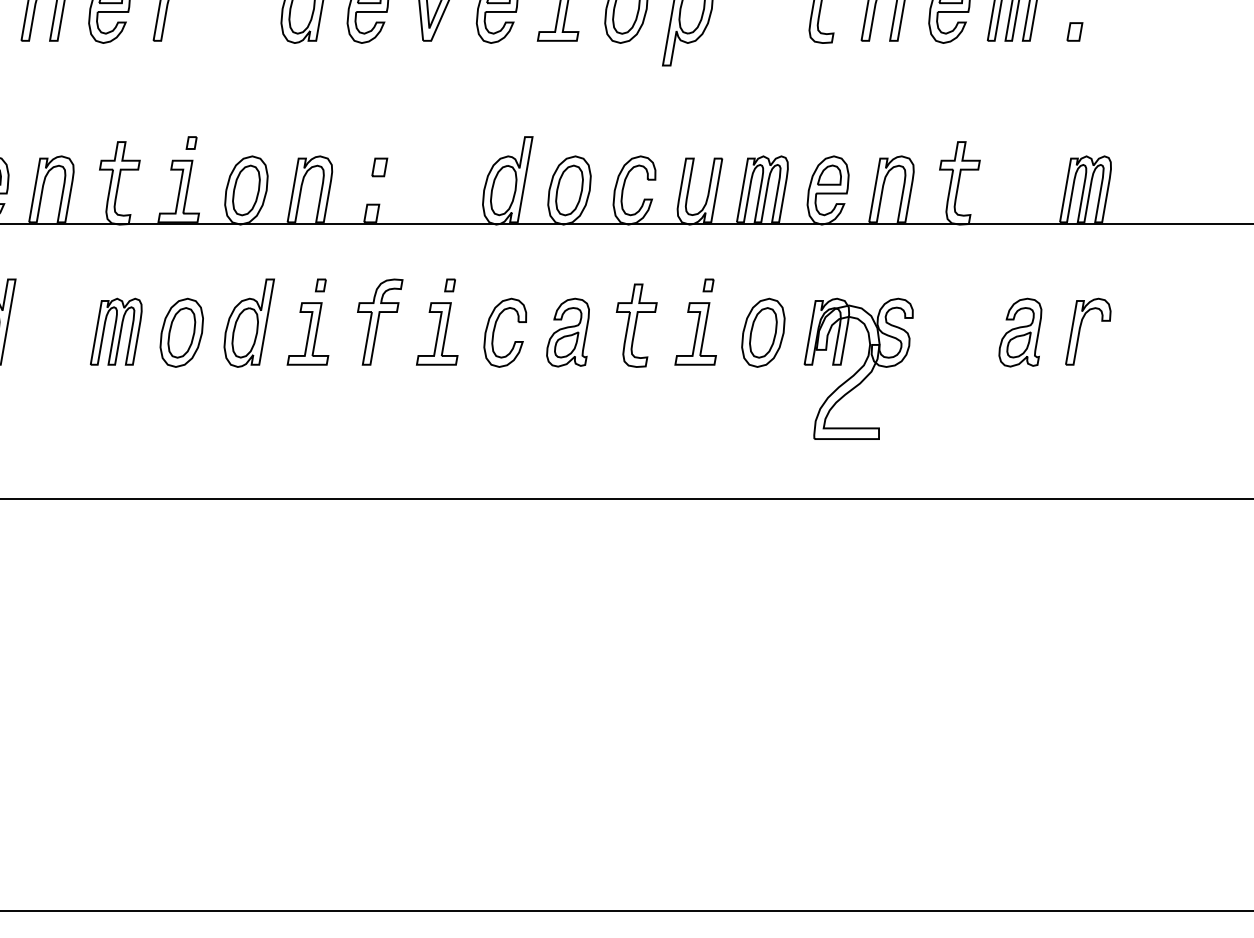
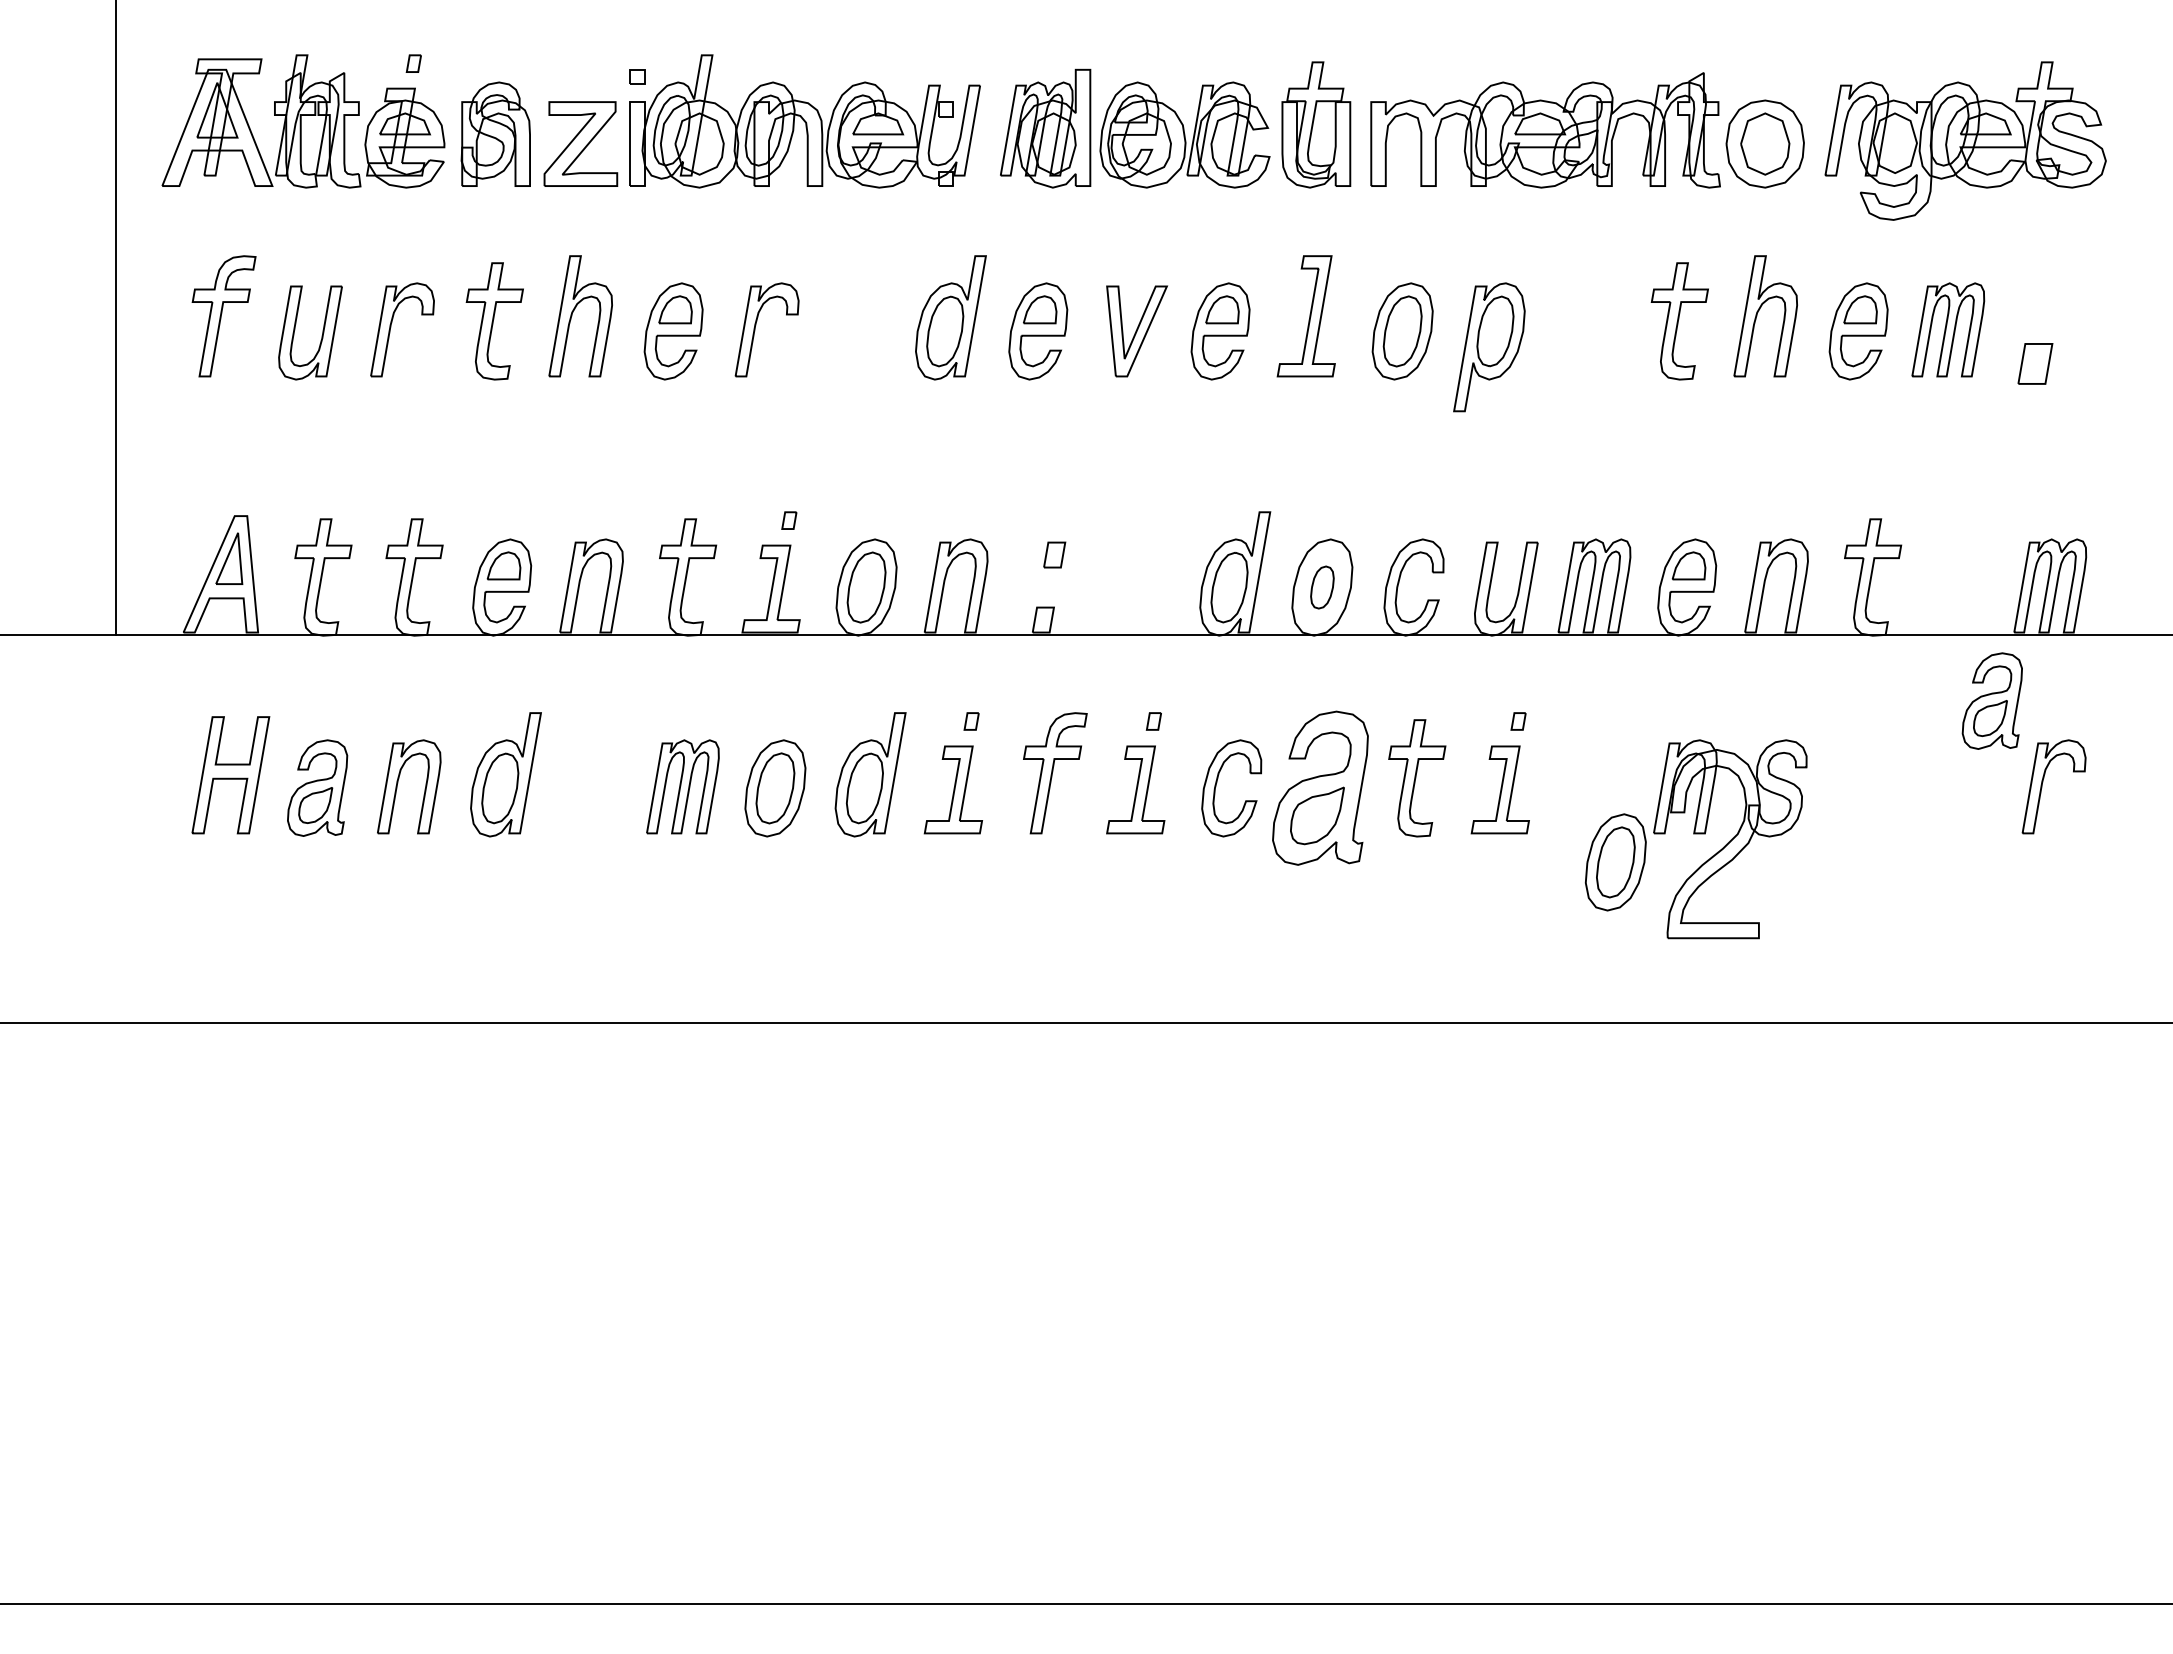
part: (1074, 31) -> (2034, 363), size x1.6
part: (569, 190) -> (1322, 587), size x0.6
part: (567, 332) -> (1319, 787), size x1.6
part: (763, 332) -> (1615, 862), moved
part: (1019, 332) -> (1991, 700), moved

